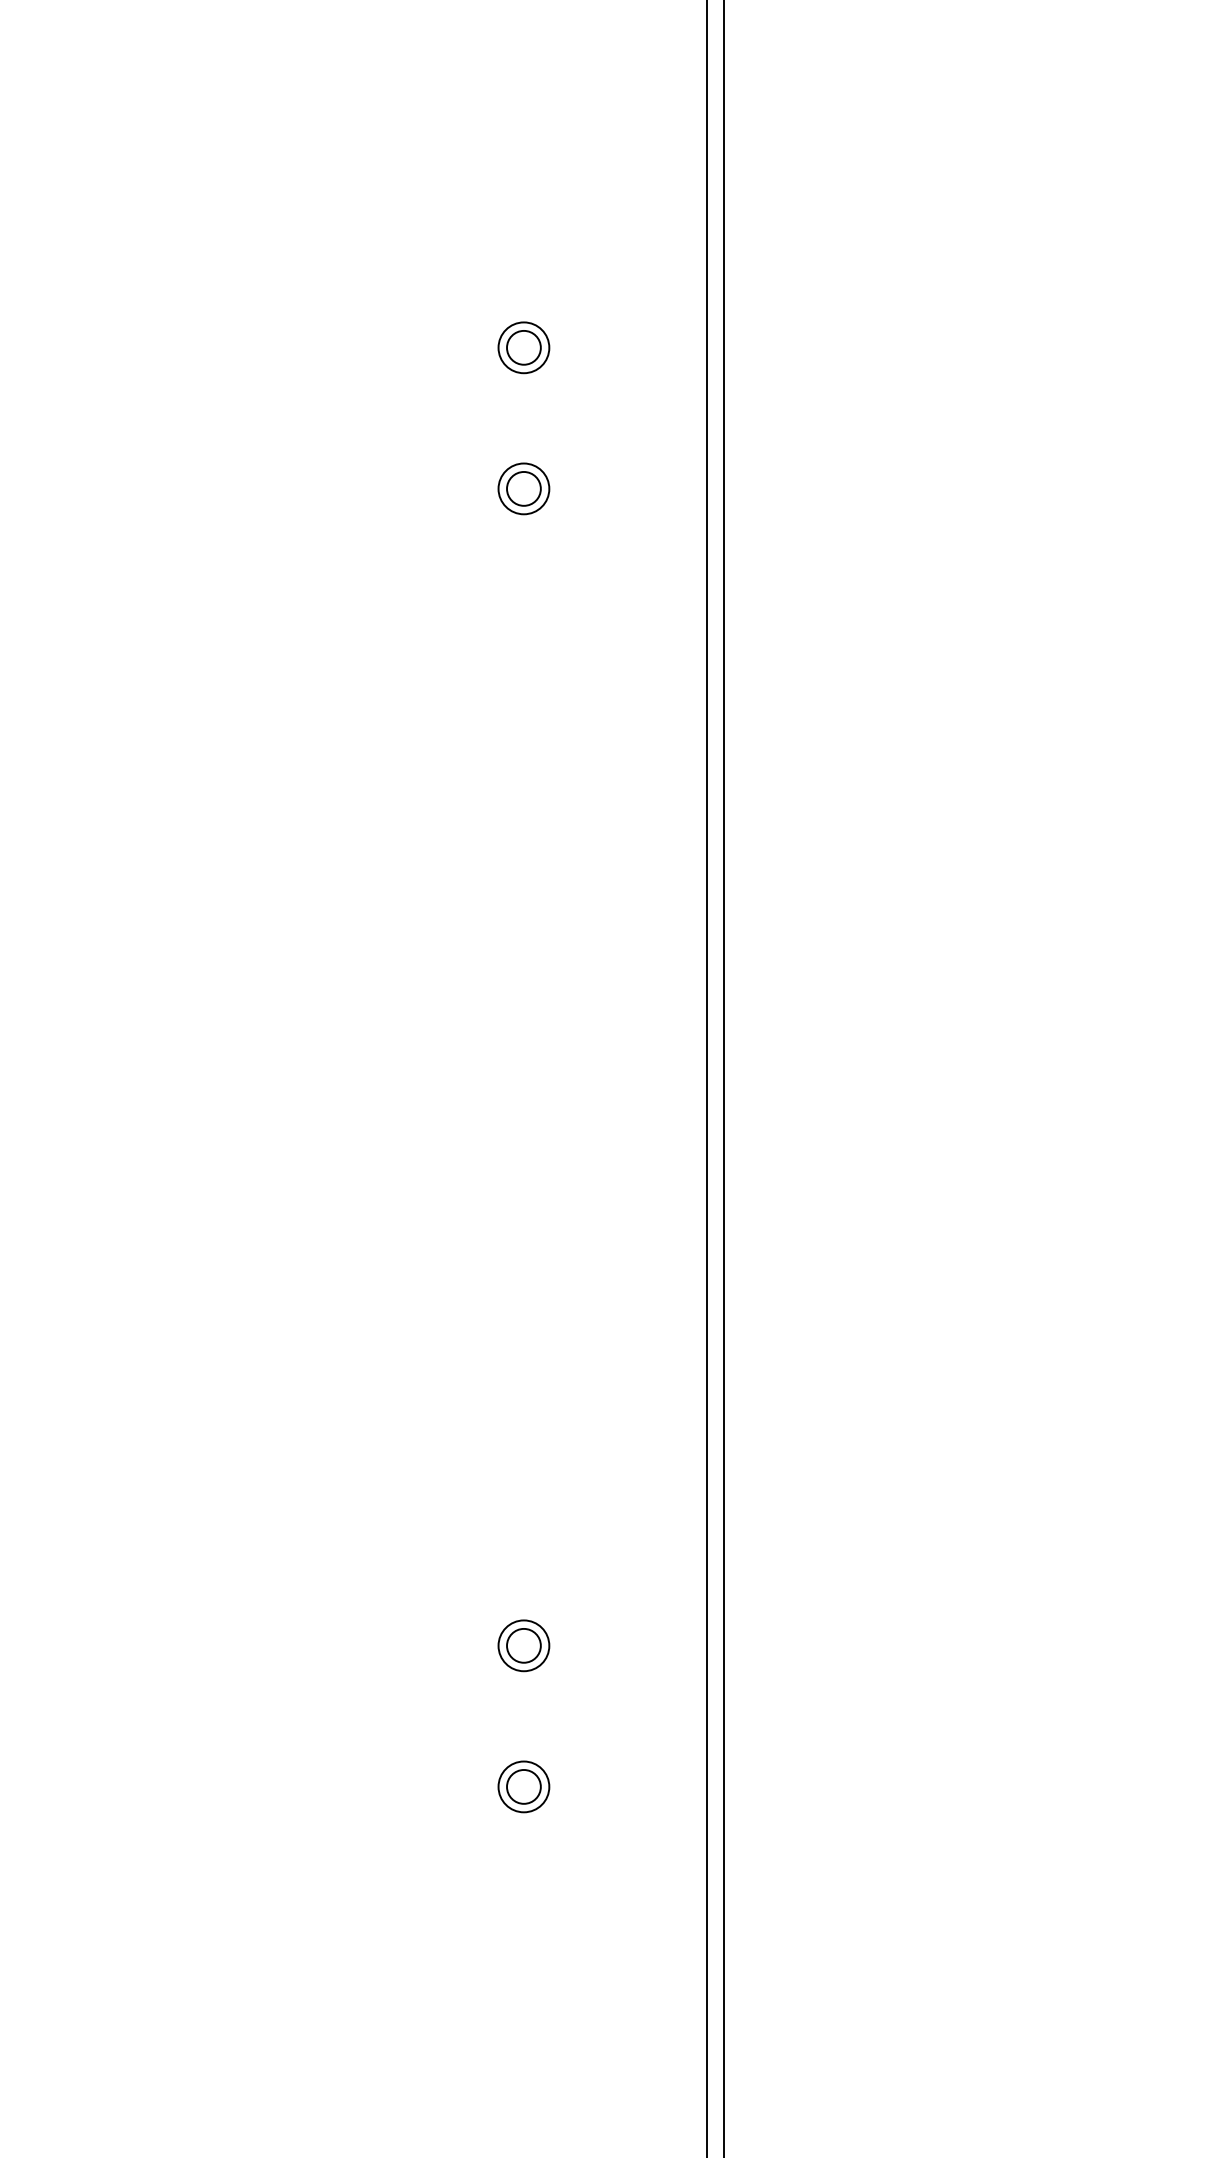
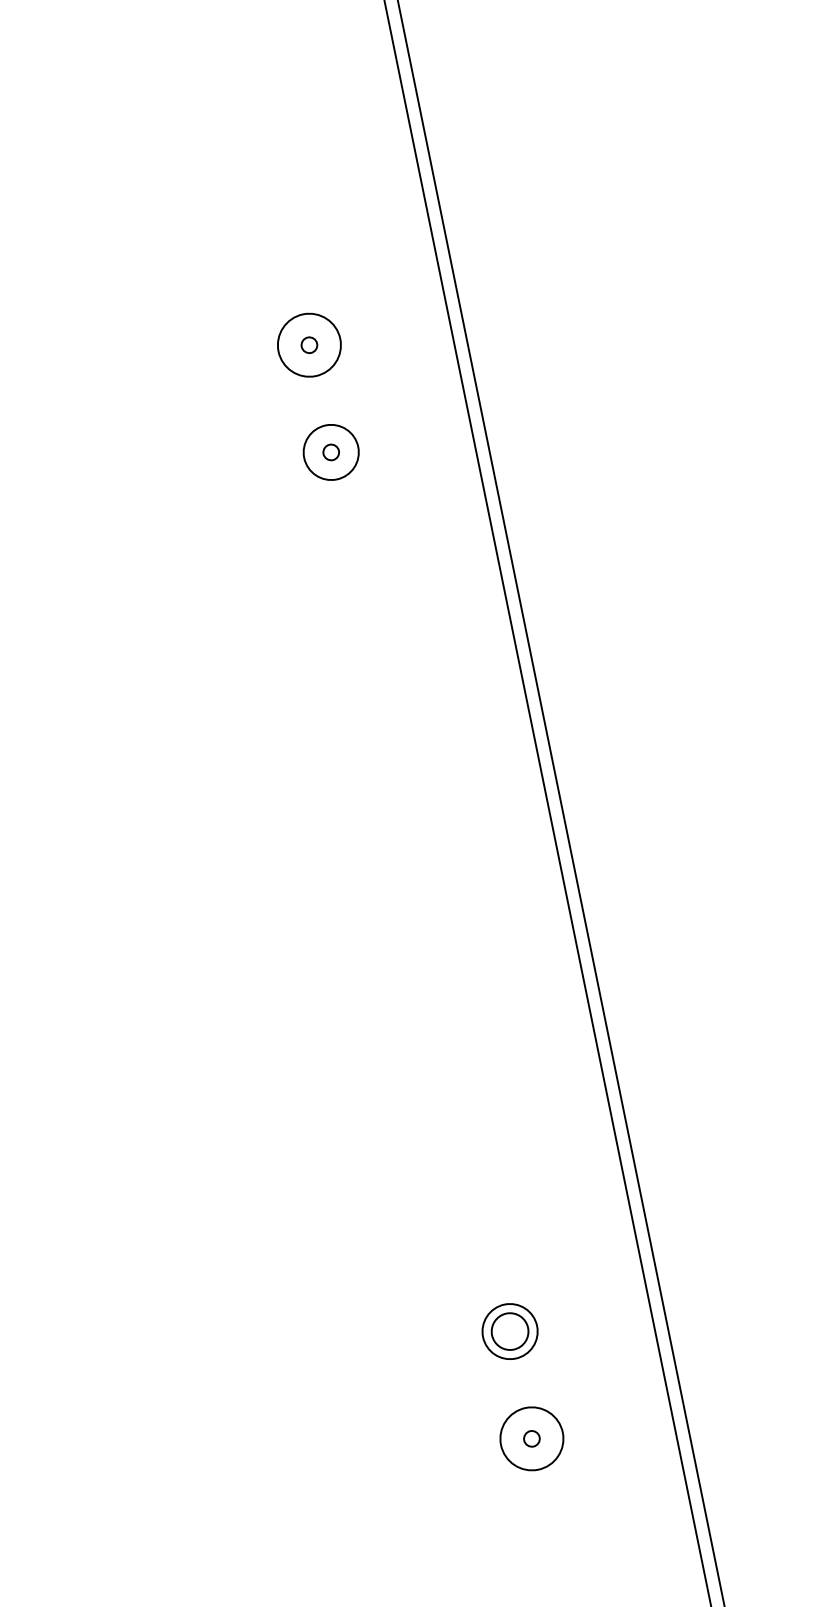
circle: (523, 347) -> (309, 345), size x0.6
circle: (523, 347) -> (309, 345), size x1.6
circle: (523, 488) -> (330, 452), size x0.6
circle: (523, 488) -> (330, 452), size x1.4
part: (523, 1645) -> (509, 1331), size x1.4
circle: (523, 1786) -> (531, 1438), size x0.6
circle: (523, 1786) -> (531, 1438), size x1.6

